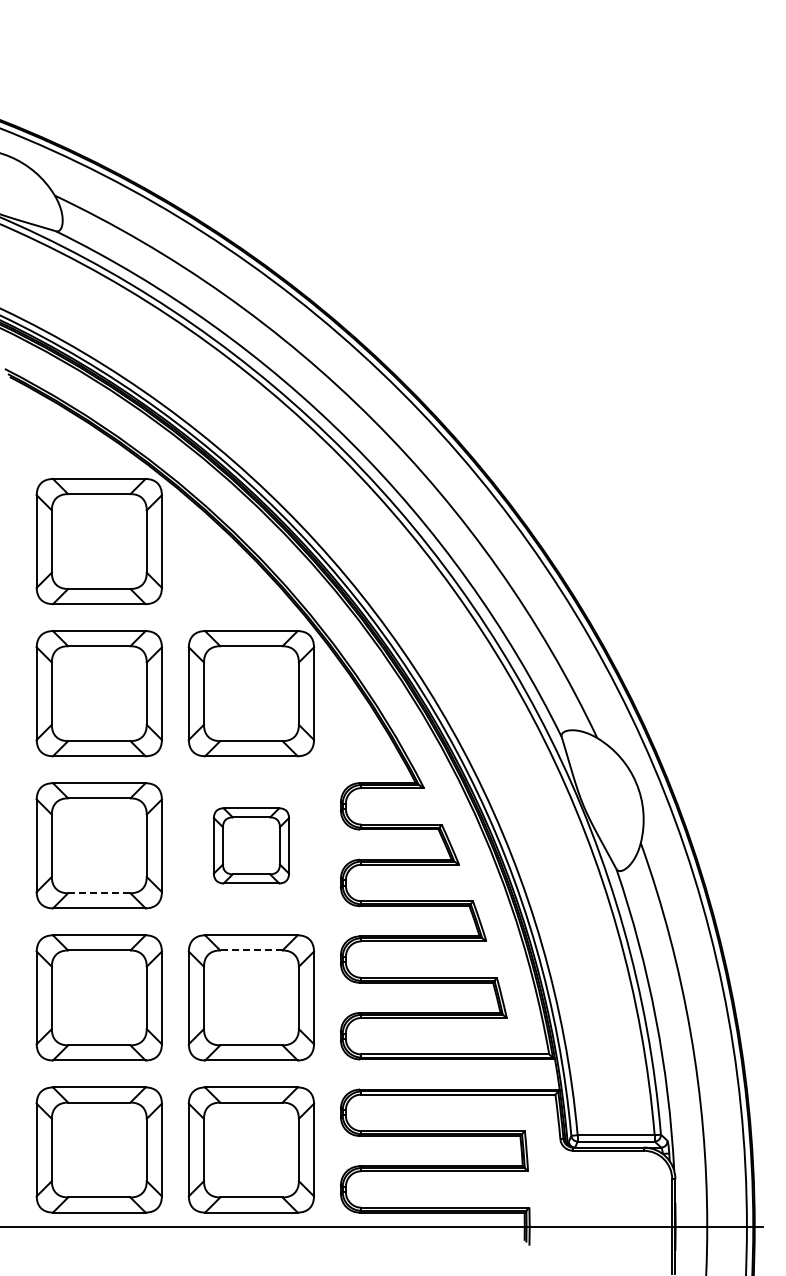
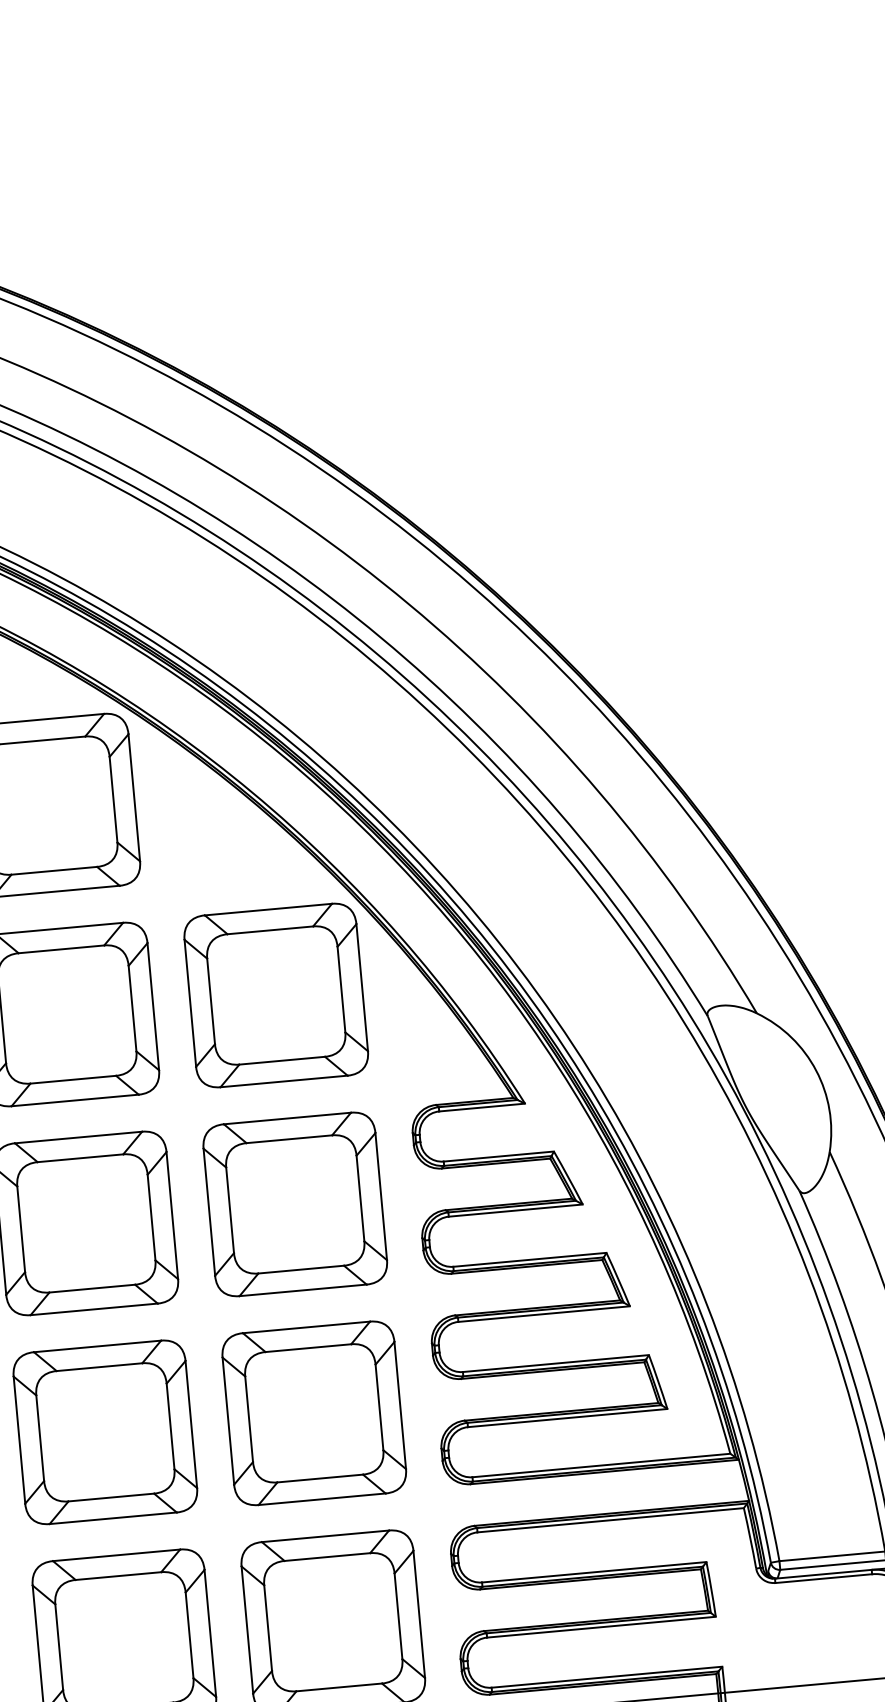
part: (251, 845) -> (295, 1204), size x1.67
line: (99, 893) -> (92, 1288), dashed -> solid
line: (250, 950) -> (307, 1348), dashed -> solid

